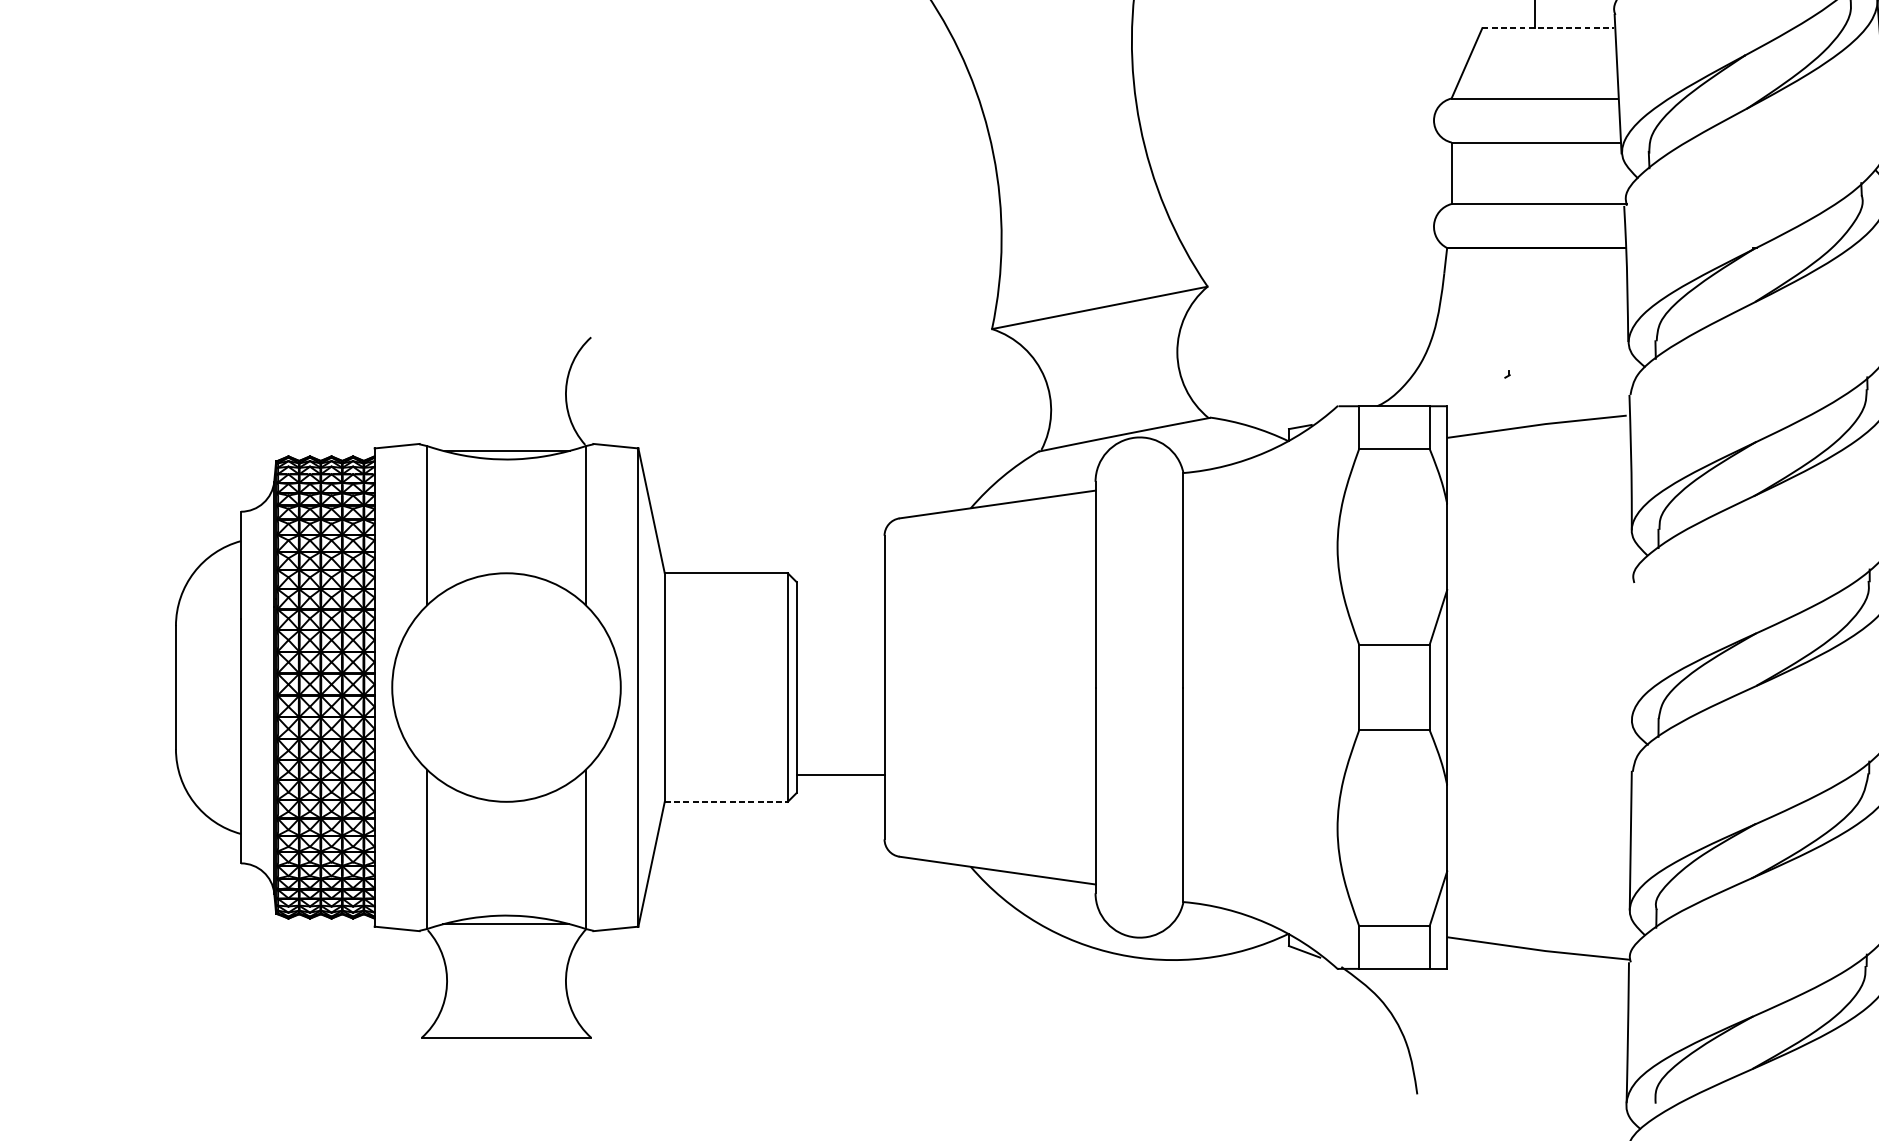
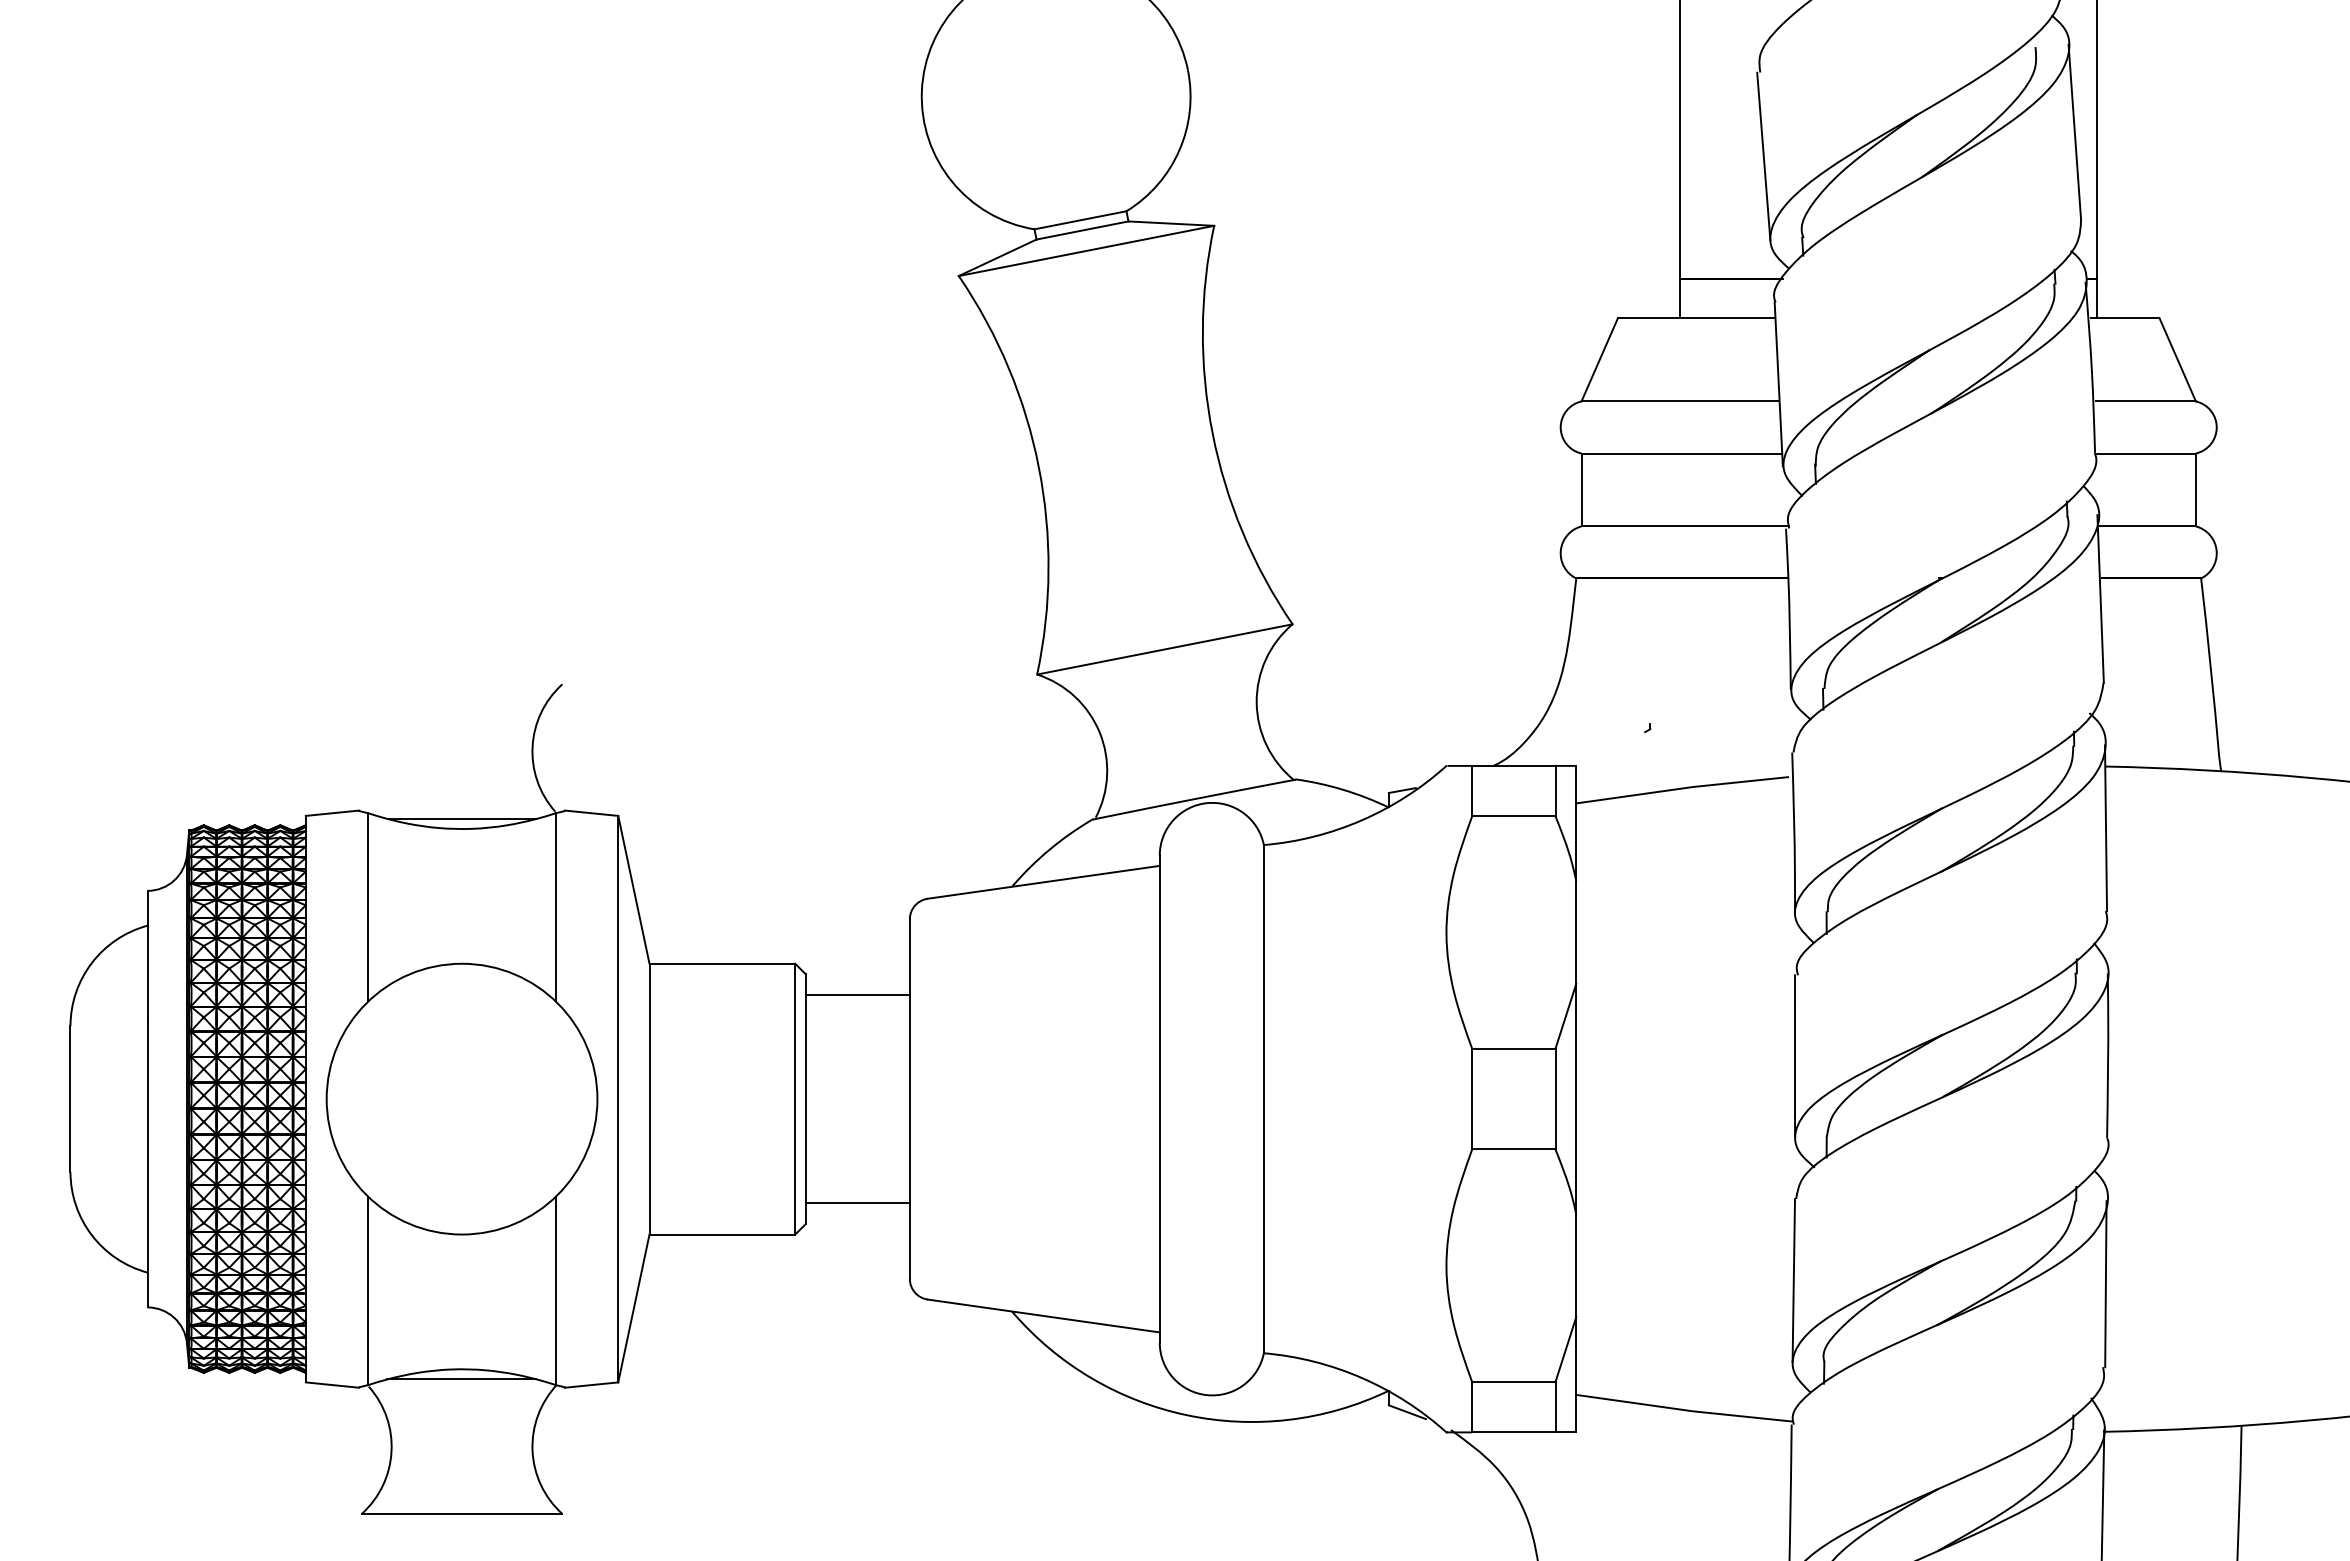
line: (1547, 28) -> (1695, 318), dashed -> solid
line: (840, 600) -> (857, 995), added
line: (1632, 650) -> (1795, 1055), added
line: (726, 801) -> (722, 1234), dashed -> solid

